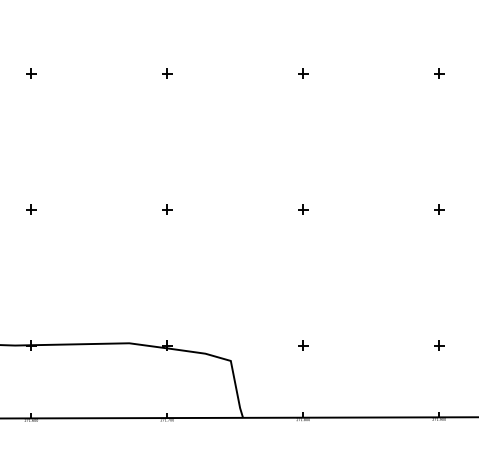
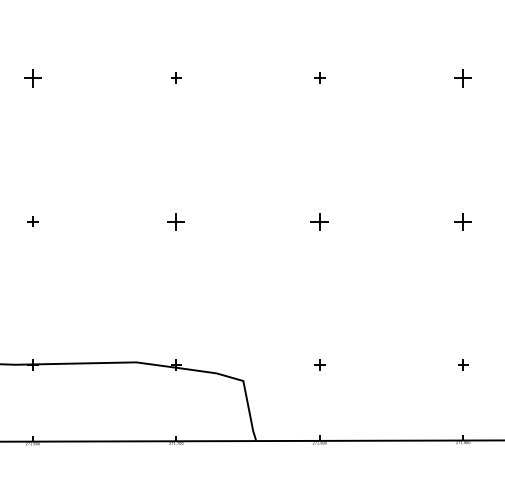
part: (31, 73) -> (33, 77), size x1.6
part: (439, 73) -> (463, 77), size x1.6
part: (167, 209) -> (176, 221), size x1.6
part: (303, 209) -> (320, 221), size x1.6
part: (439, 209) -> (463, 221), size x1.6

